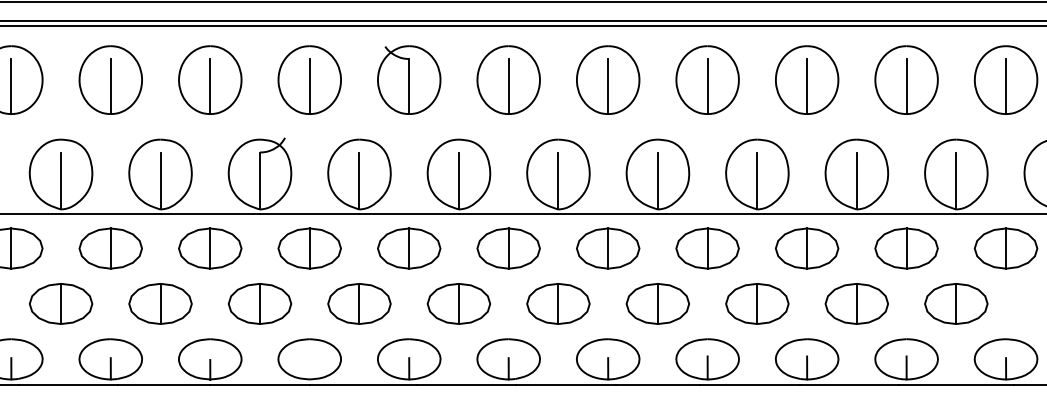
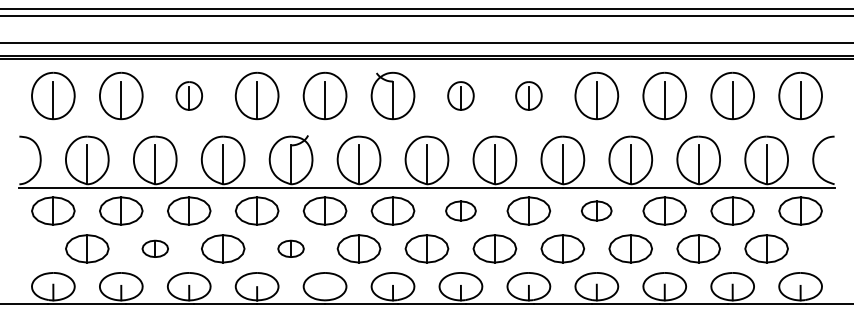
part: (111, 79) -> (189, 95), size x0.6
part: (508, 79) -> (460, 95), size x0.6
part: (607, 79) -> (528, 95), size x0.6
part: (508, 247) -> (460, 210), size x0.7
part: (707, 247) -> (596, 210), size x0.7
part: (61, 303) -> (155, 248), size x0.6
part: (259, 303) -> (290, 248), size x0.6

